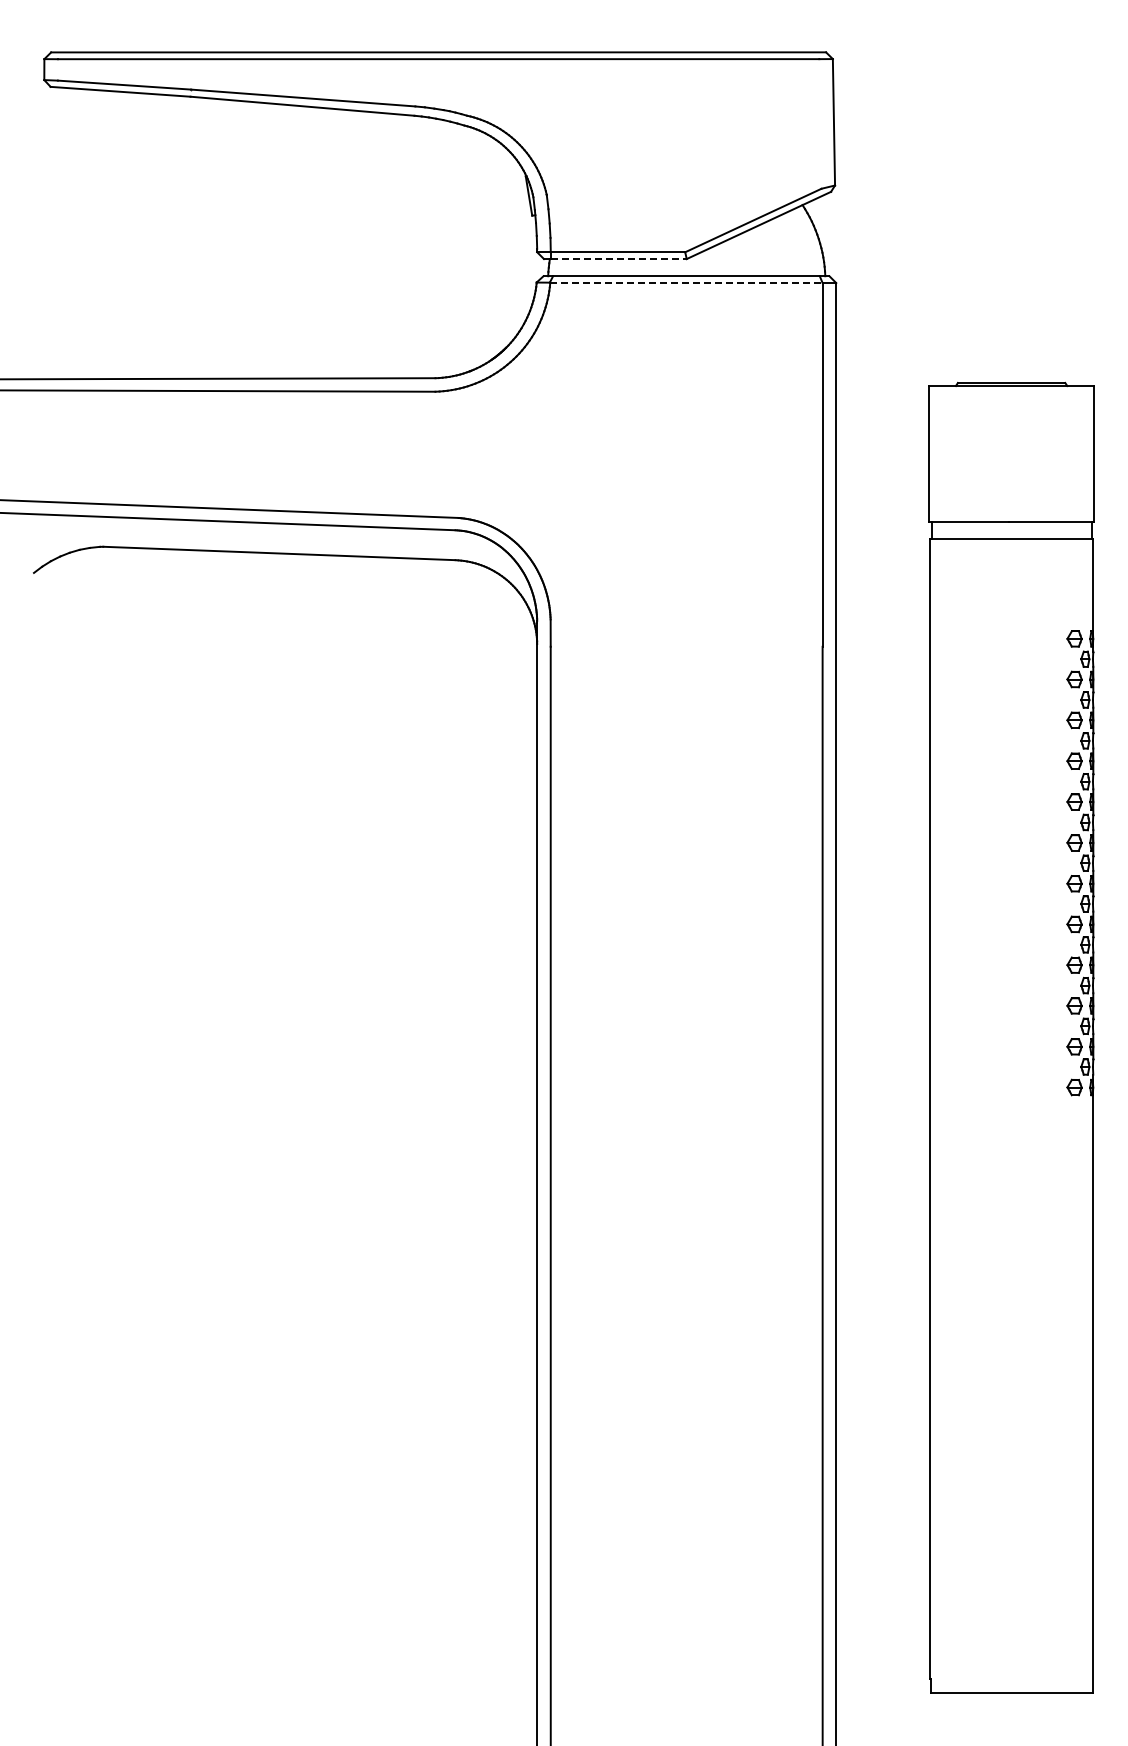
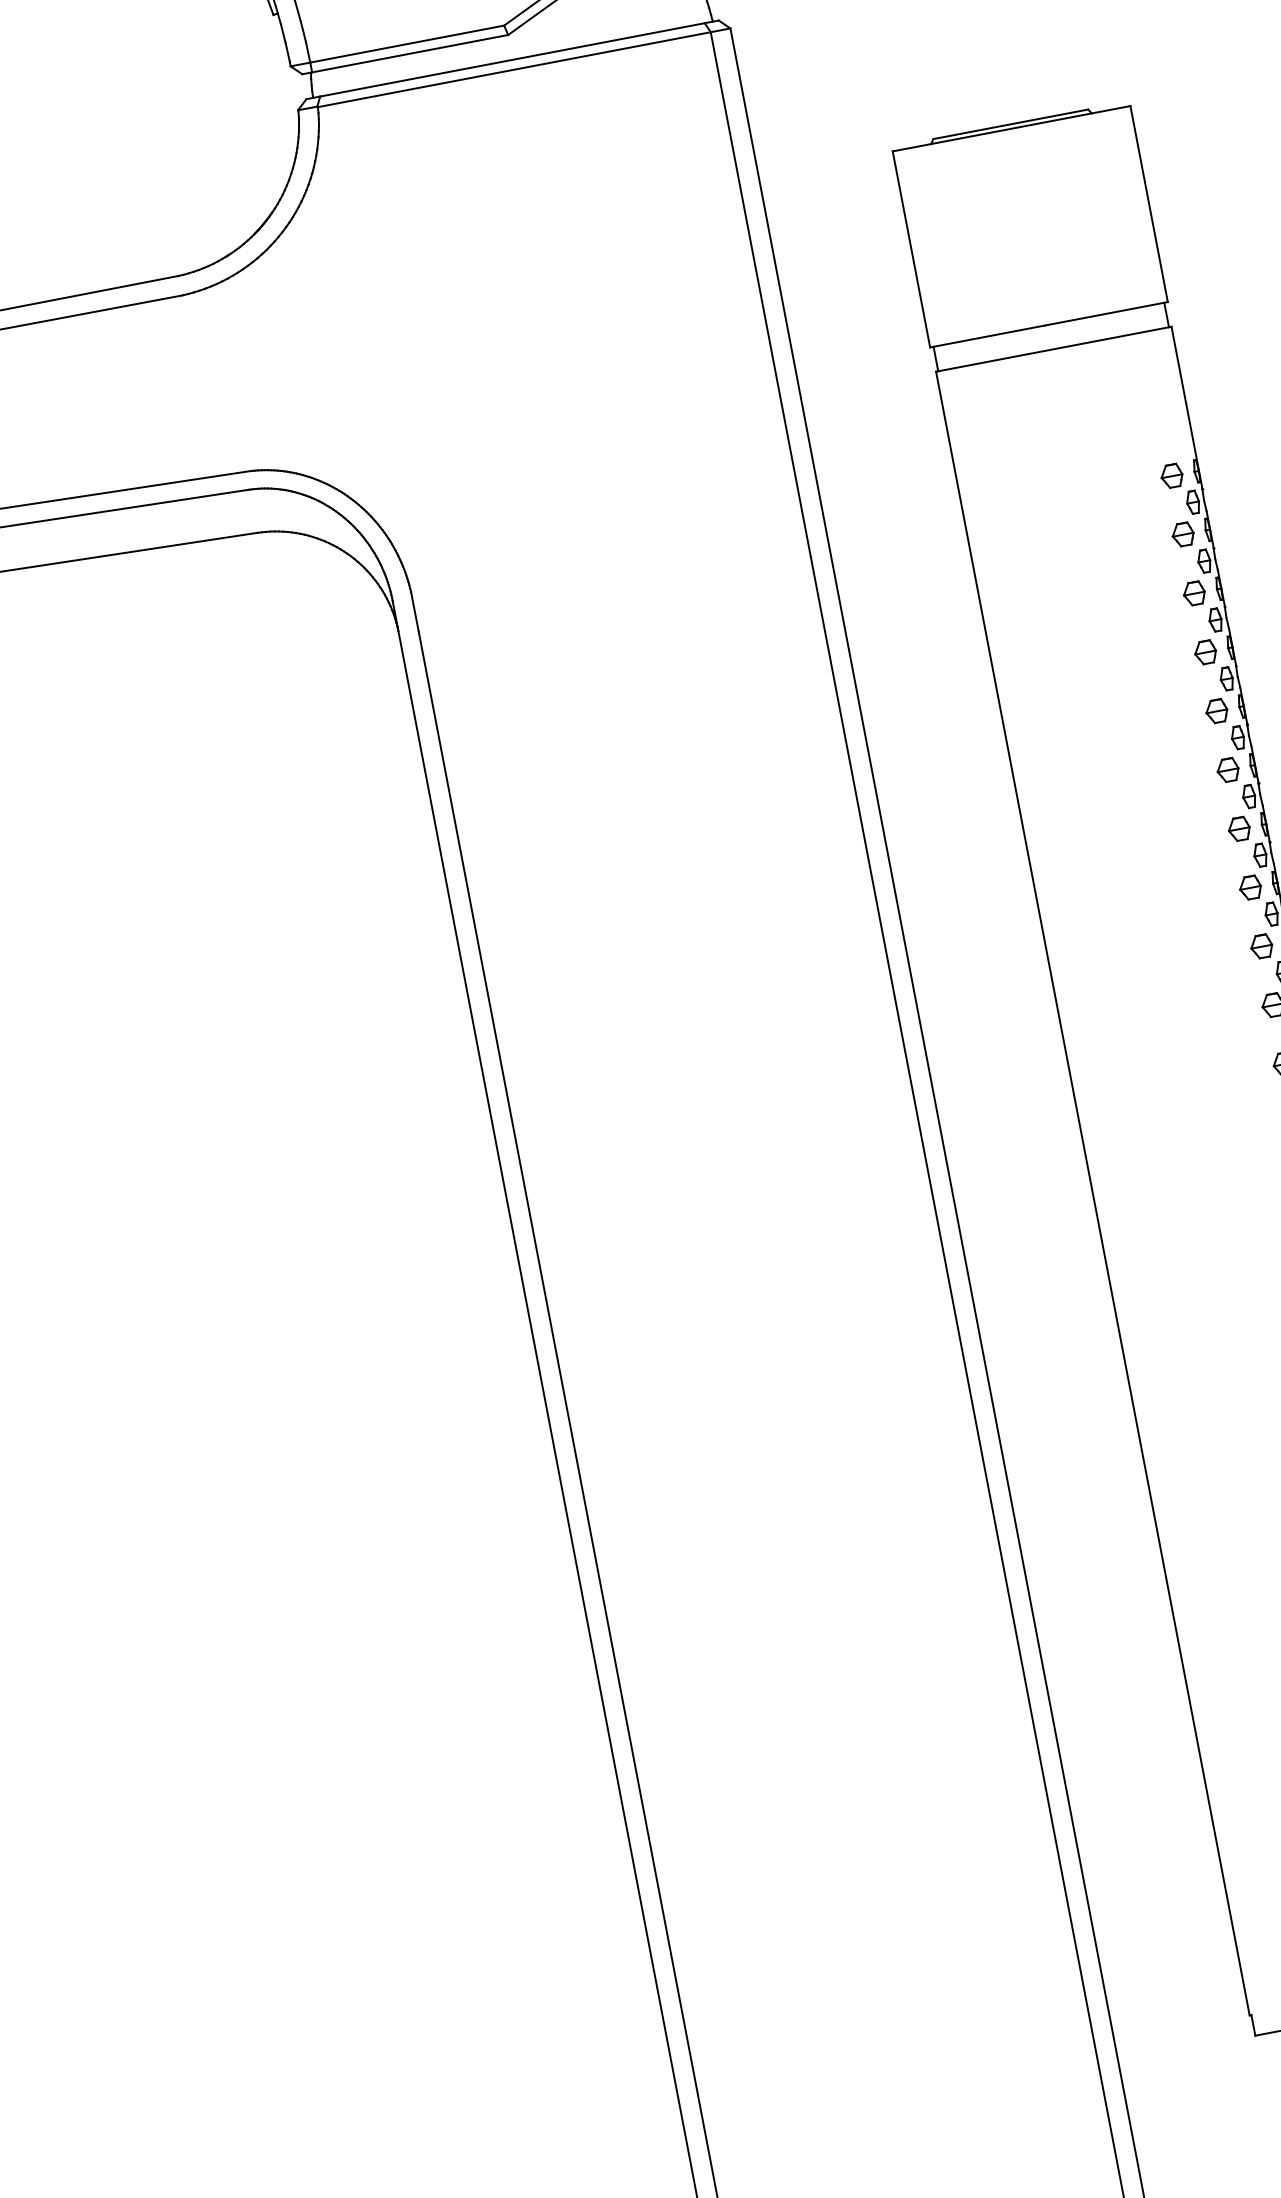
line: (618, 259) -> (409, 54), dashed -> solid
line: (686, 283) -> (514, 70), dashed -> solid

